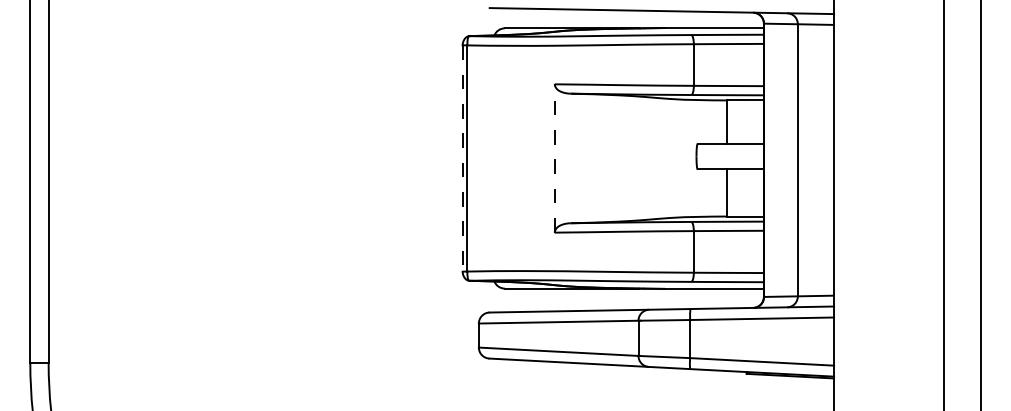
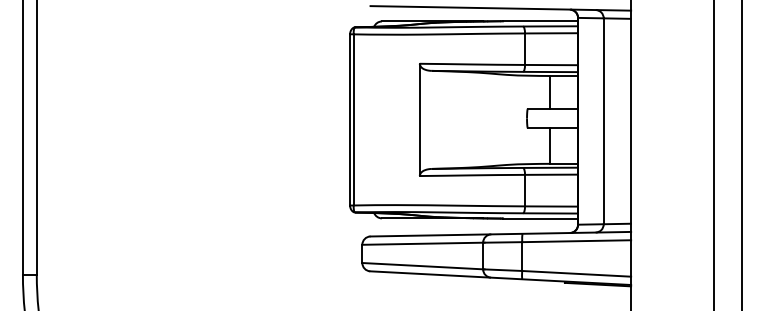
line: (554, 157) -> (419, 119), dashed -> solid
line: (462, 158) -> (349, 119), dashed -> solid

